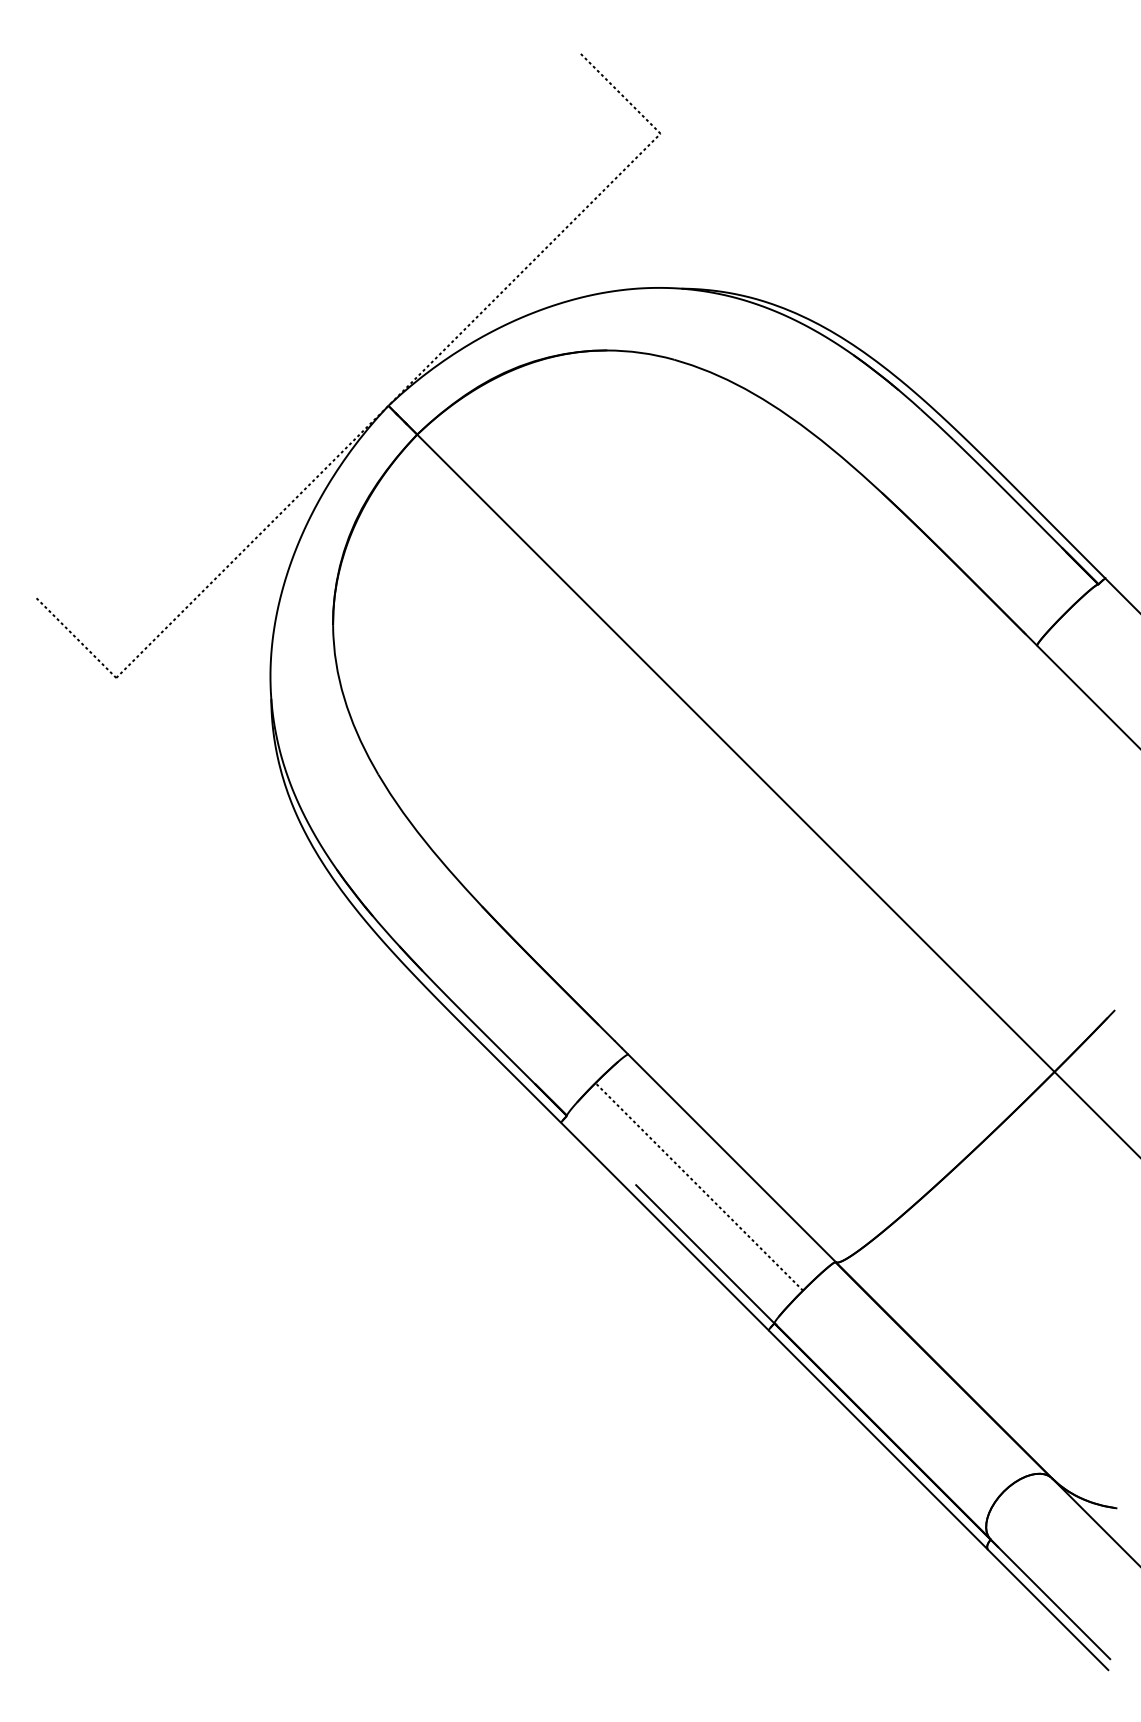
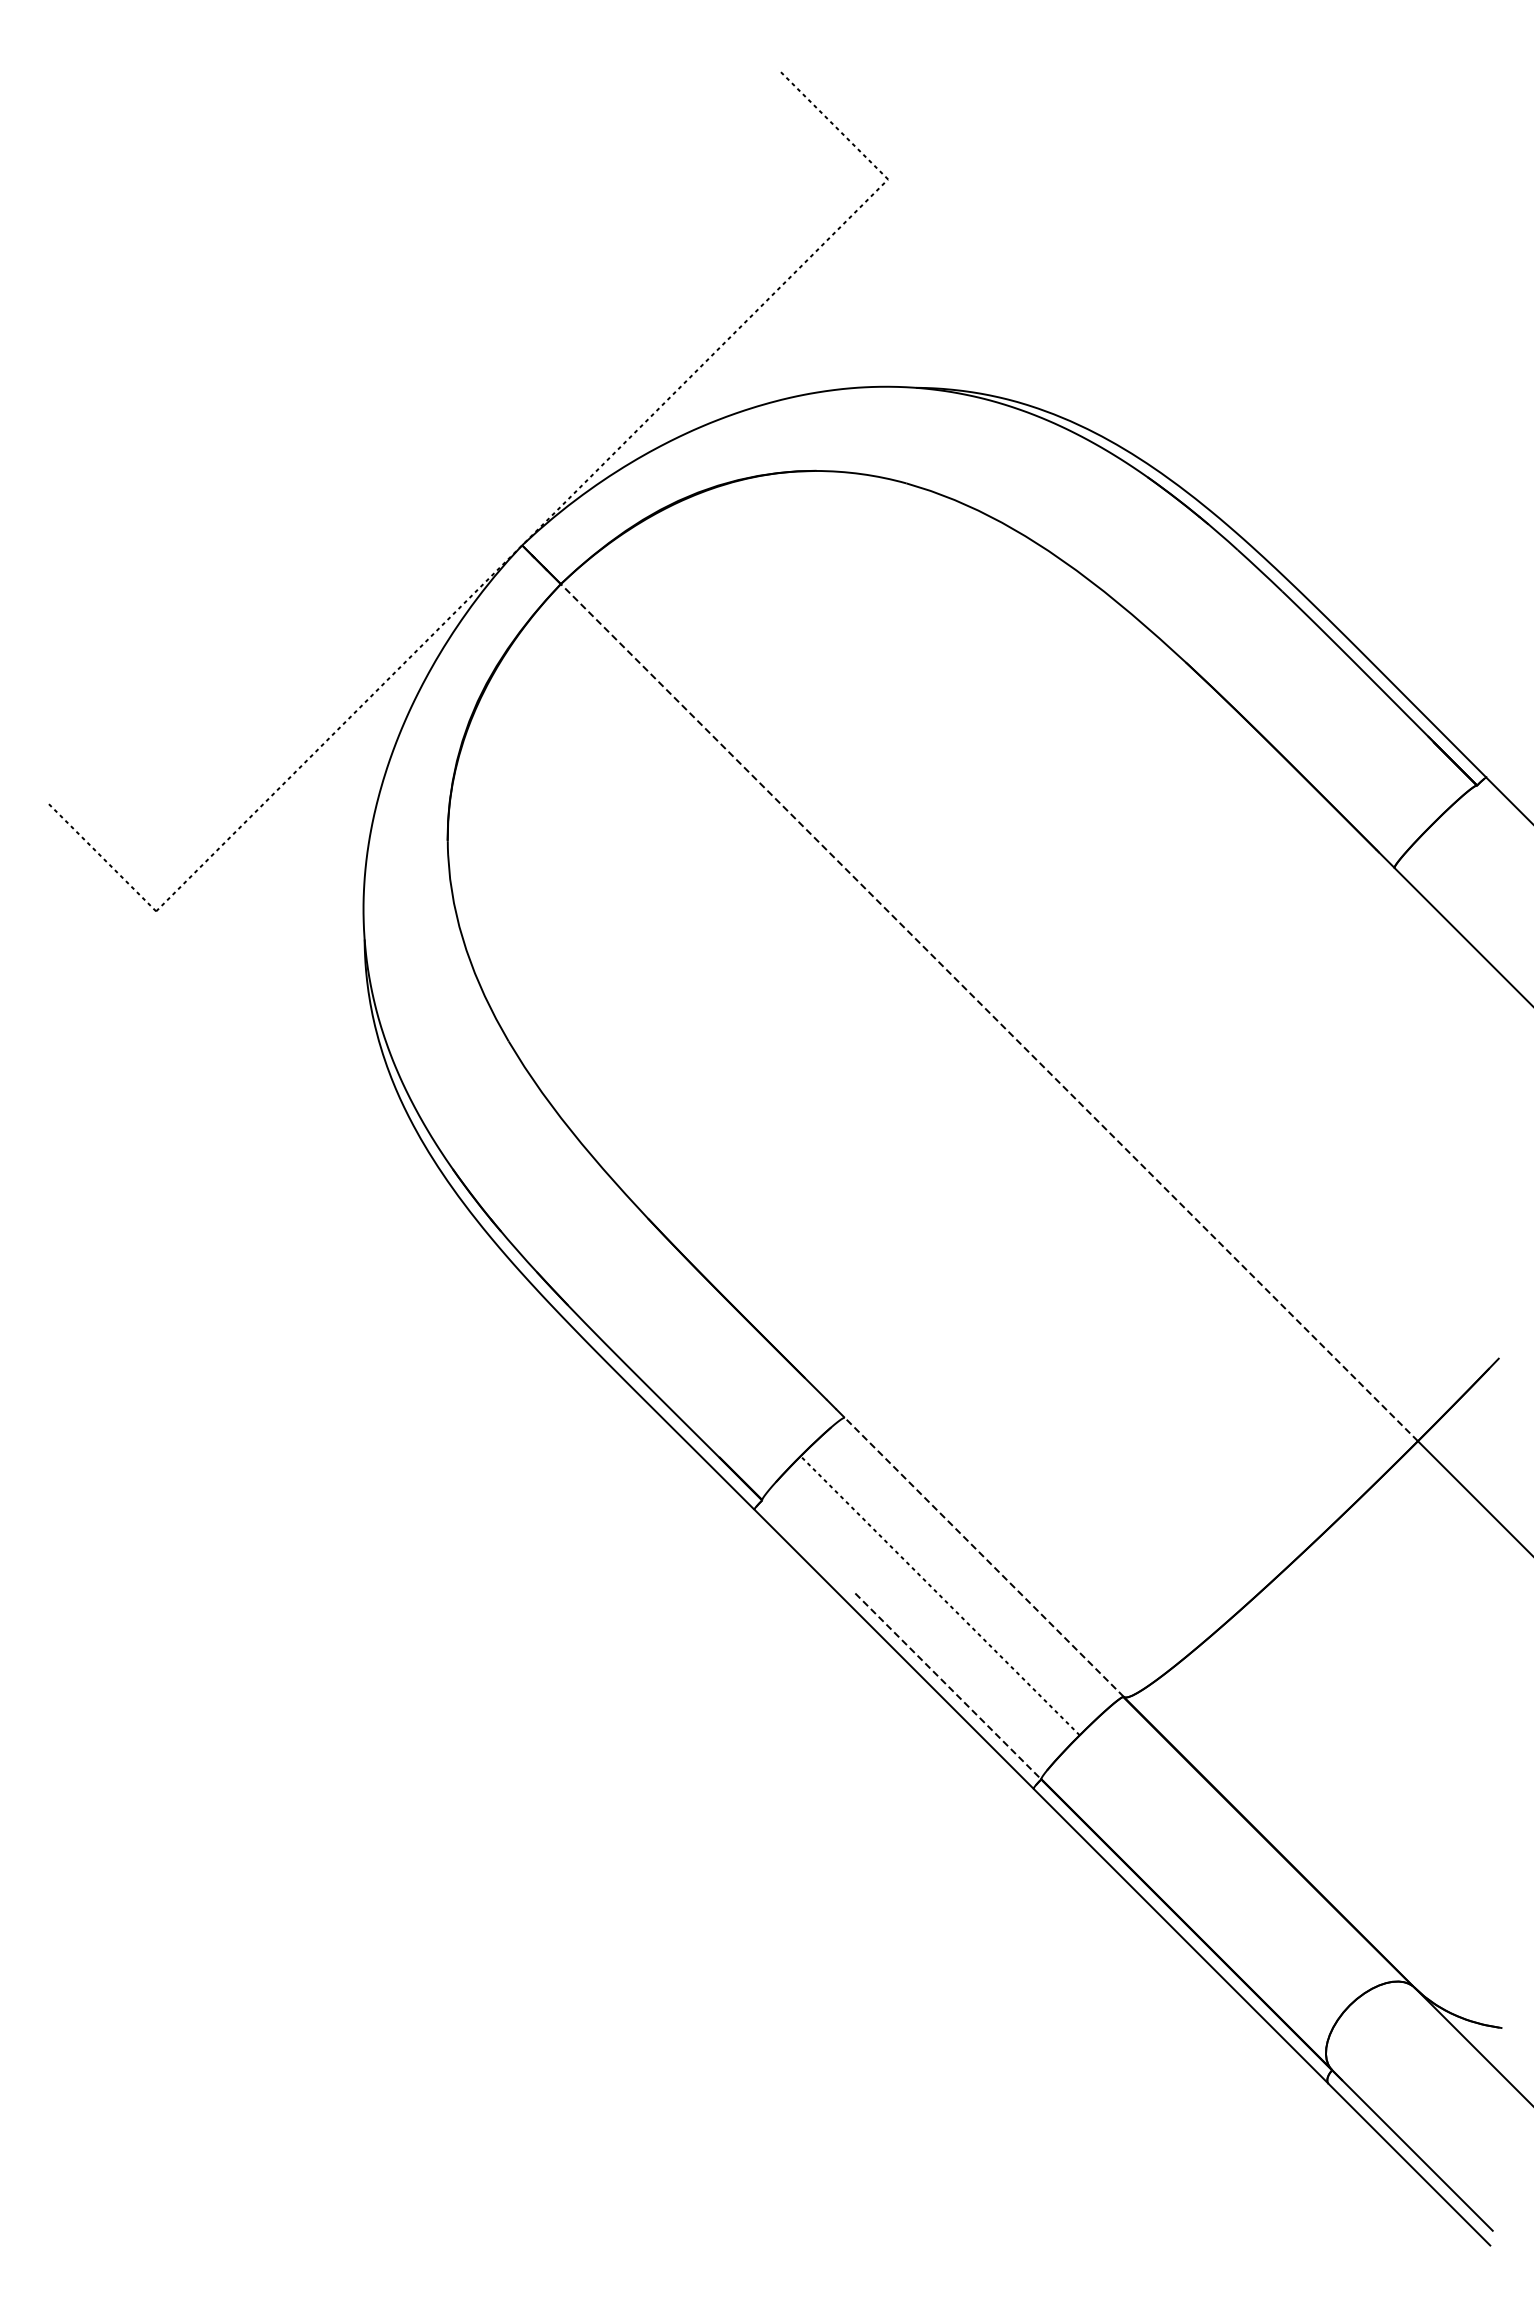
line: (735, 753) -> (989, 1012), solid -> dashed
line: (731, 1158) -> (983, 1557), solid -> dashed
line: (705, 1254) -> (948, 1686), solid -> dashed

